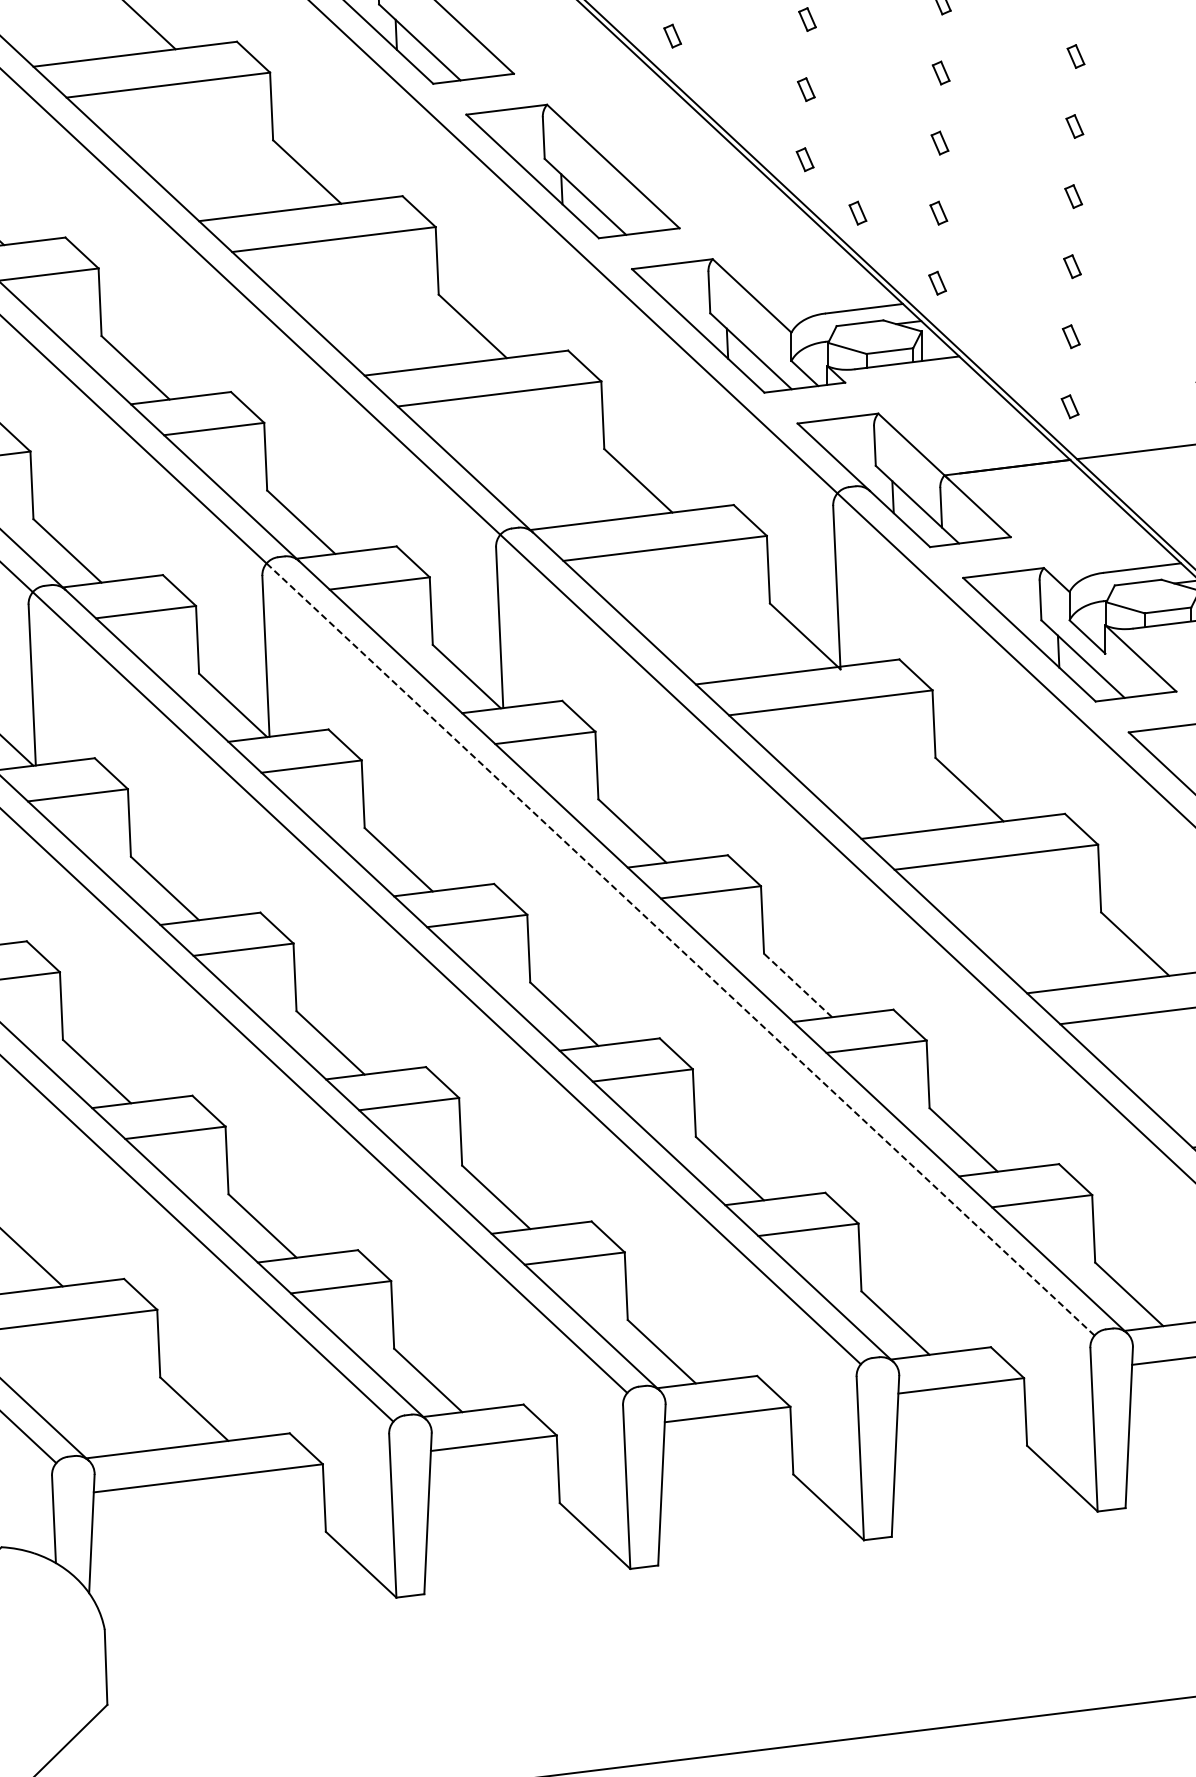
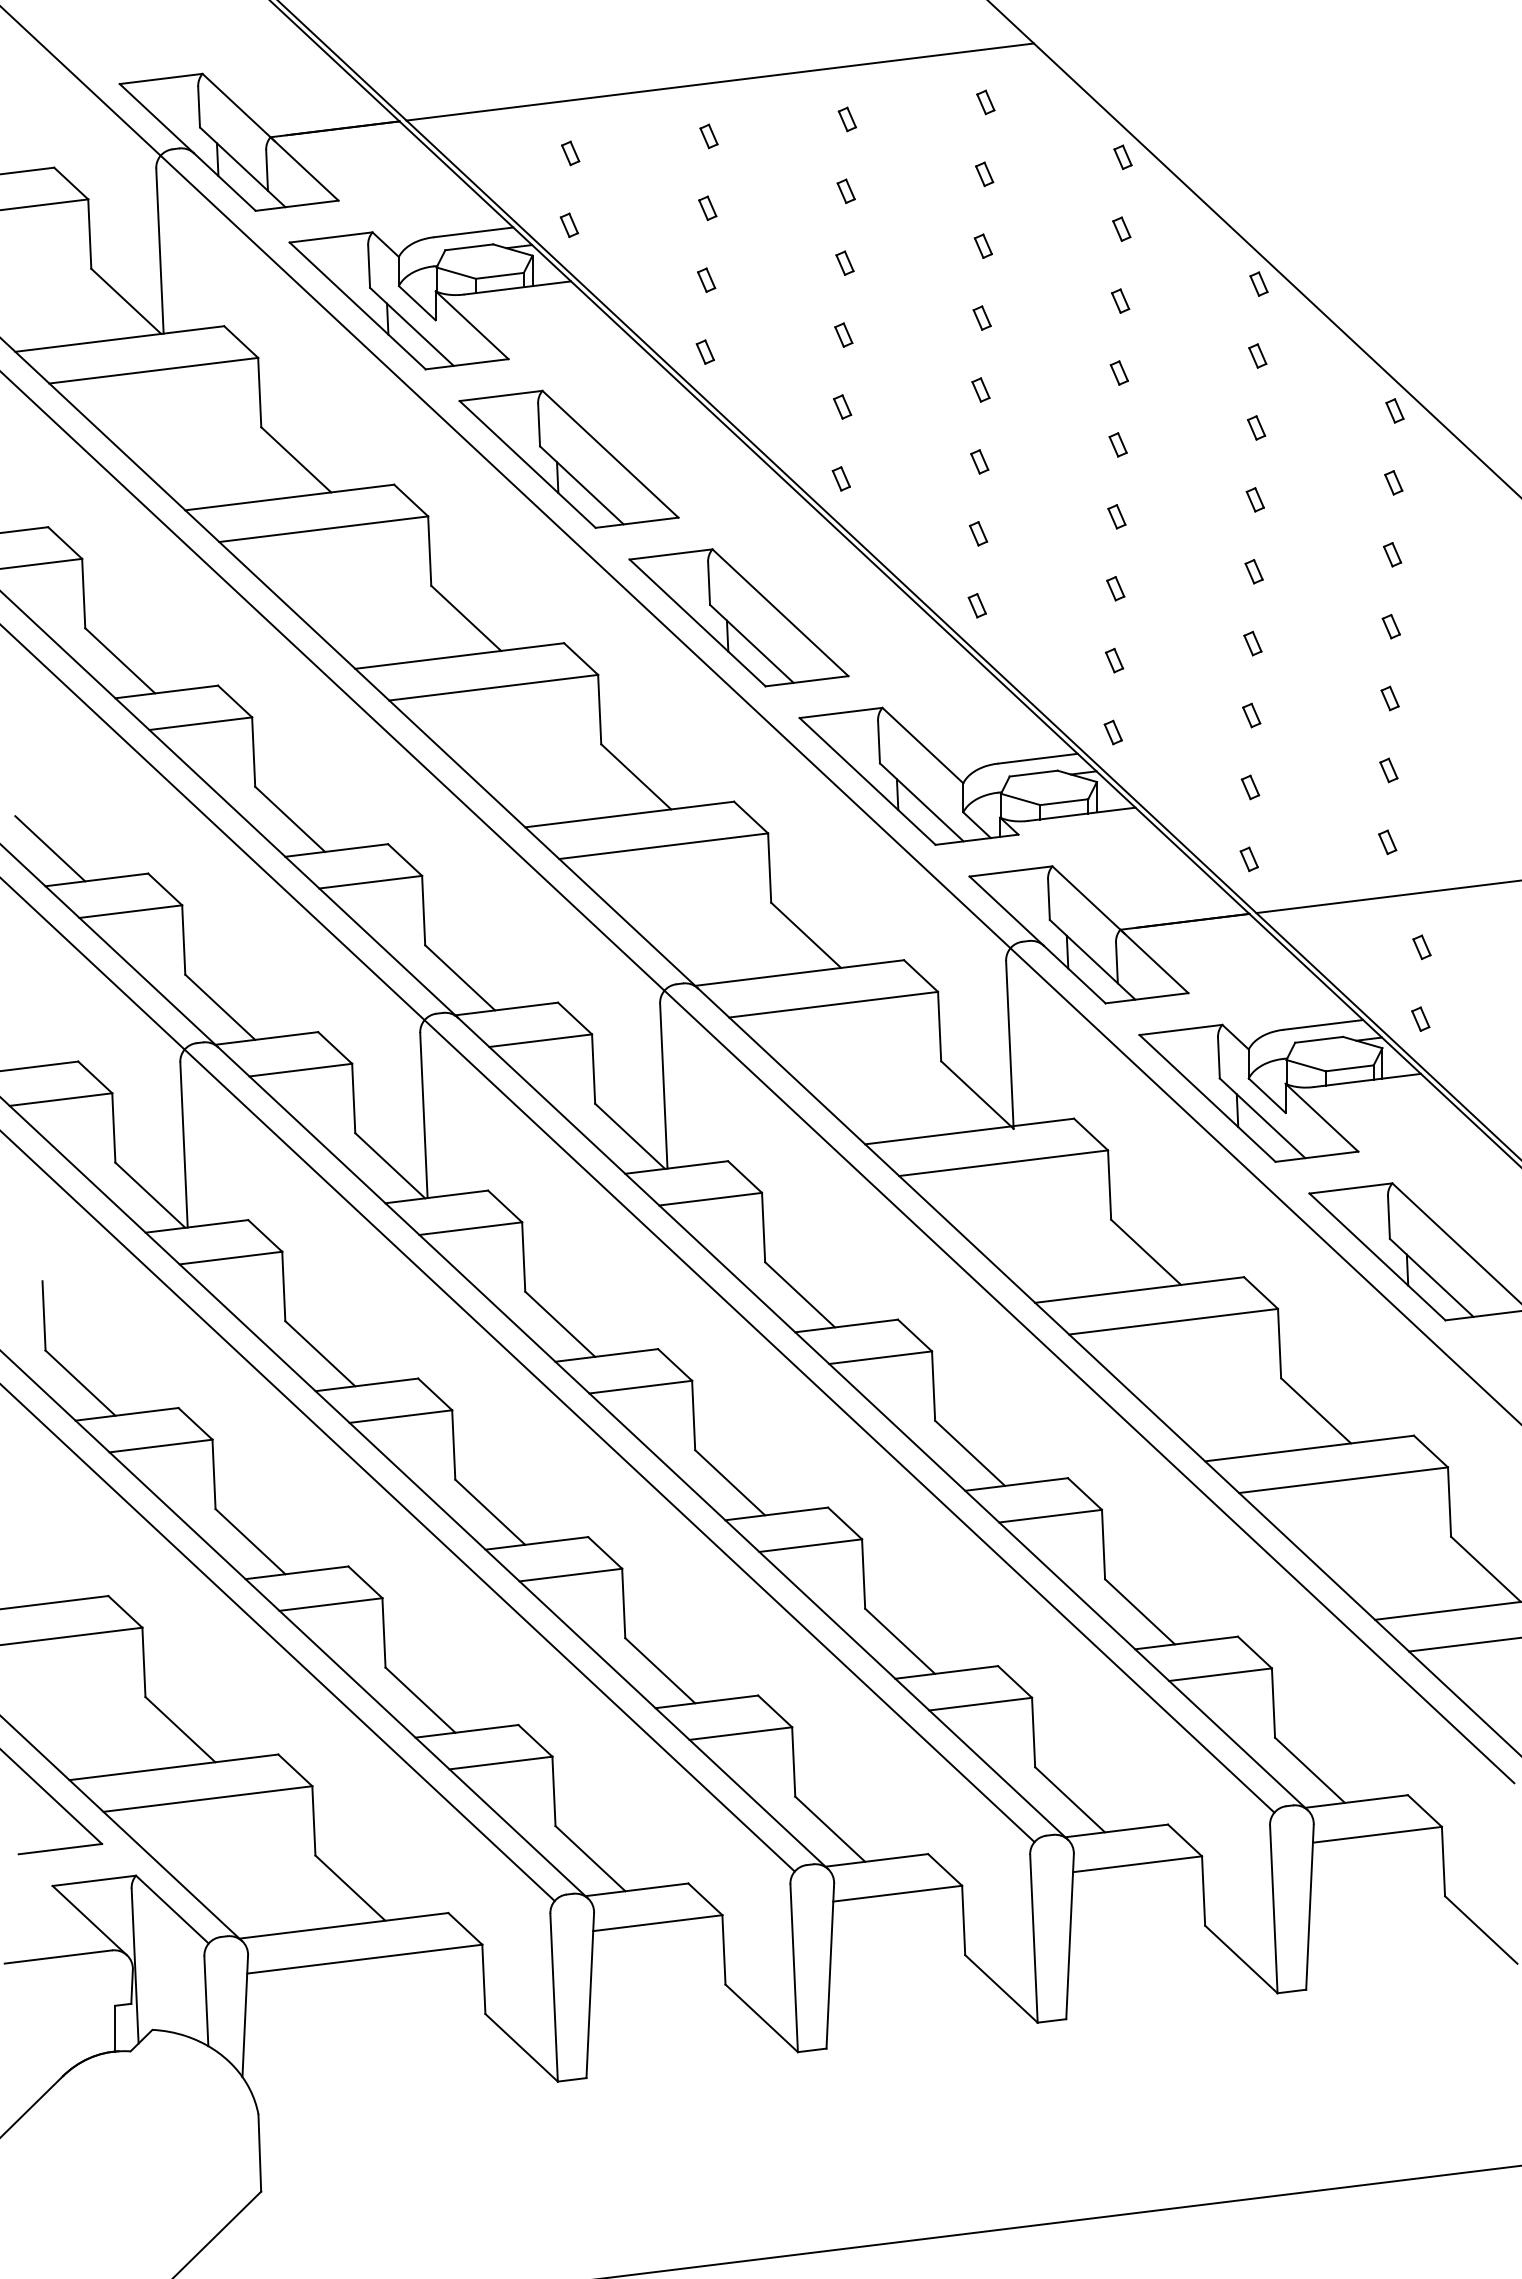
part: (857, 213) -> (1031, 660), removed
line: (680, 949) -> (849, 1416), dashed -> solid
line: (798, 985) -> (970, 1453), dashed -> solid

